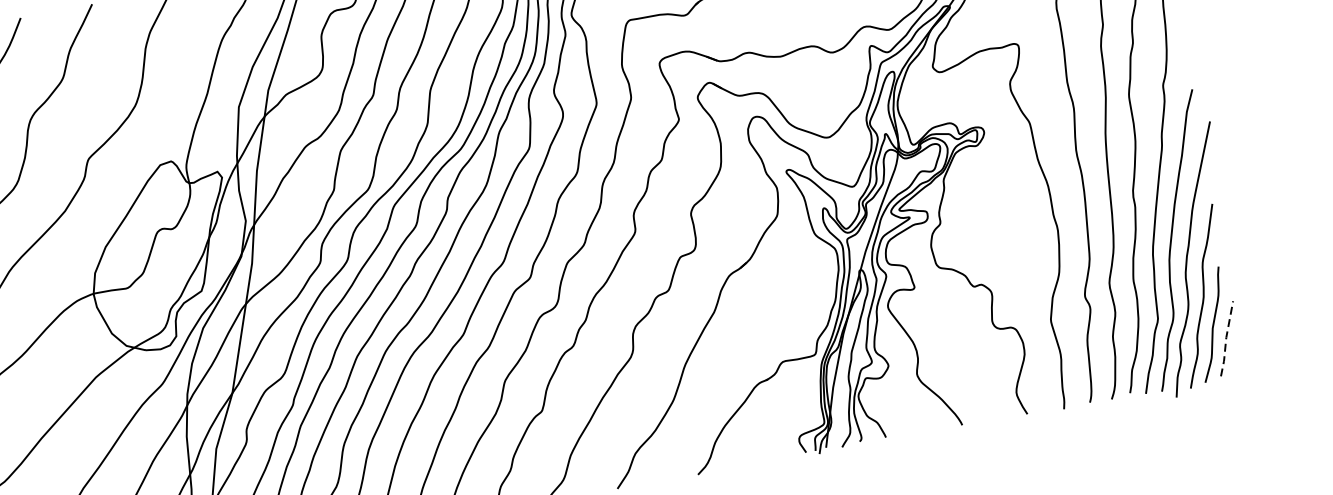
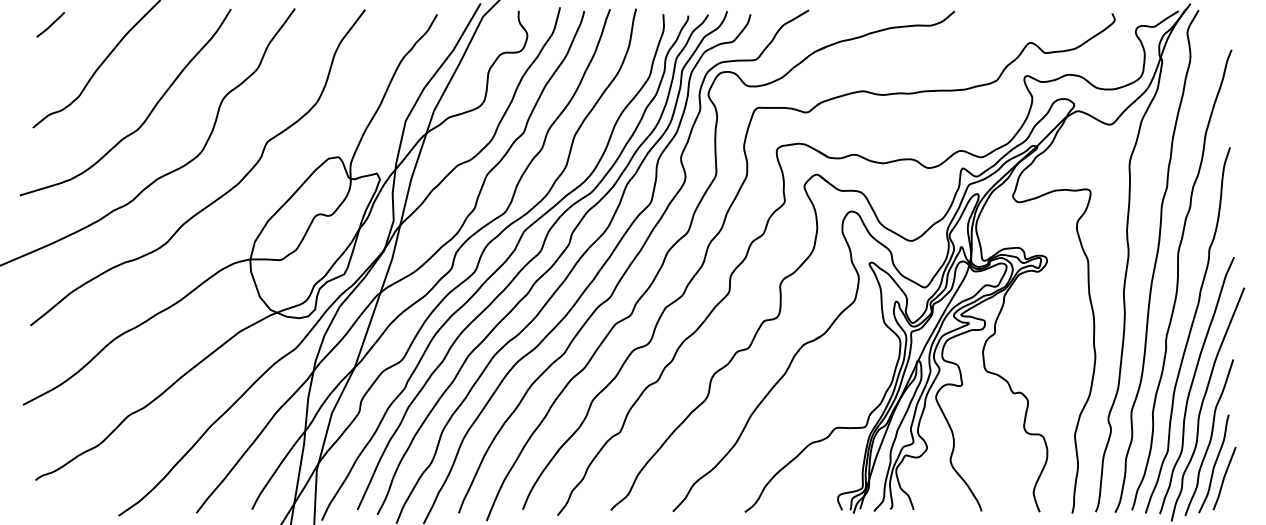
line: (1225, 338) -> (1223, 478), dashed -> solid

